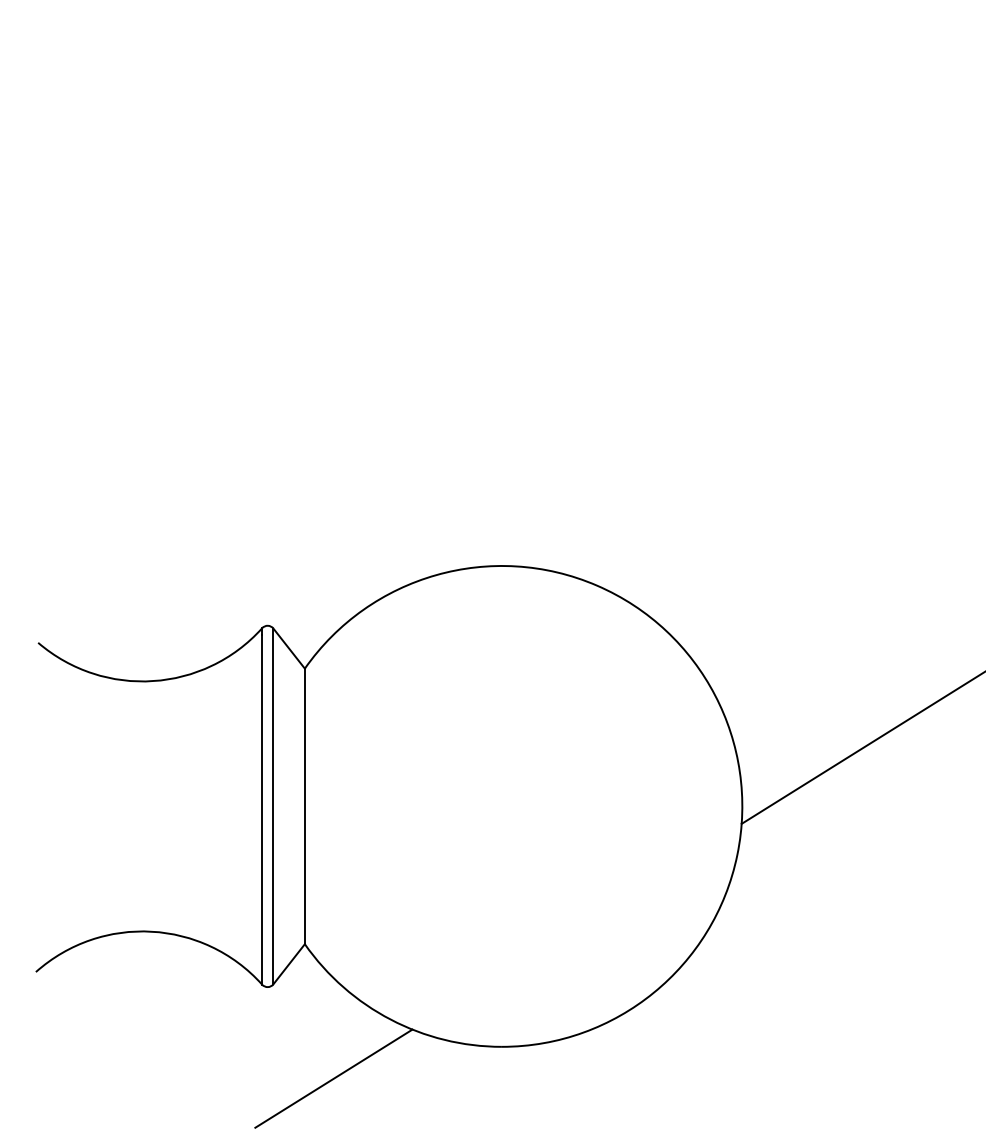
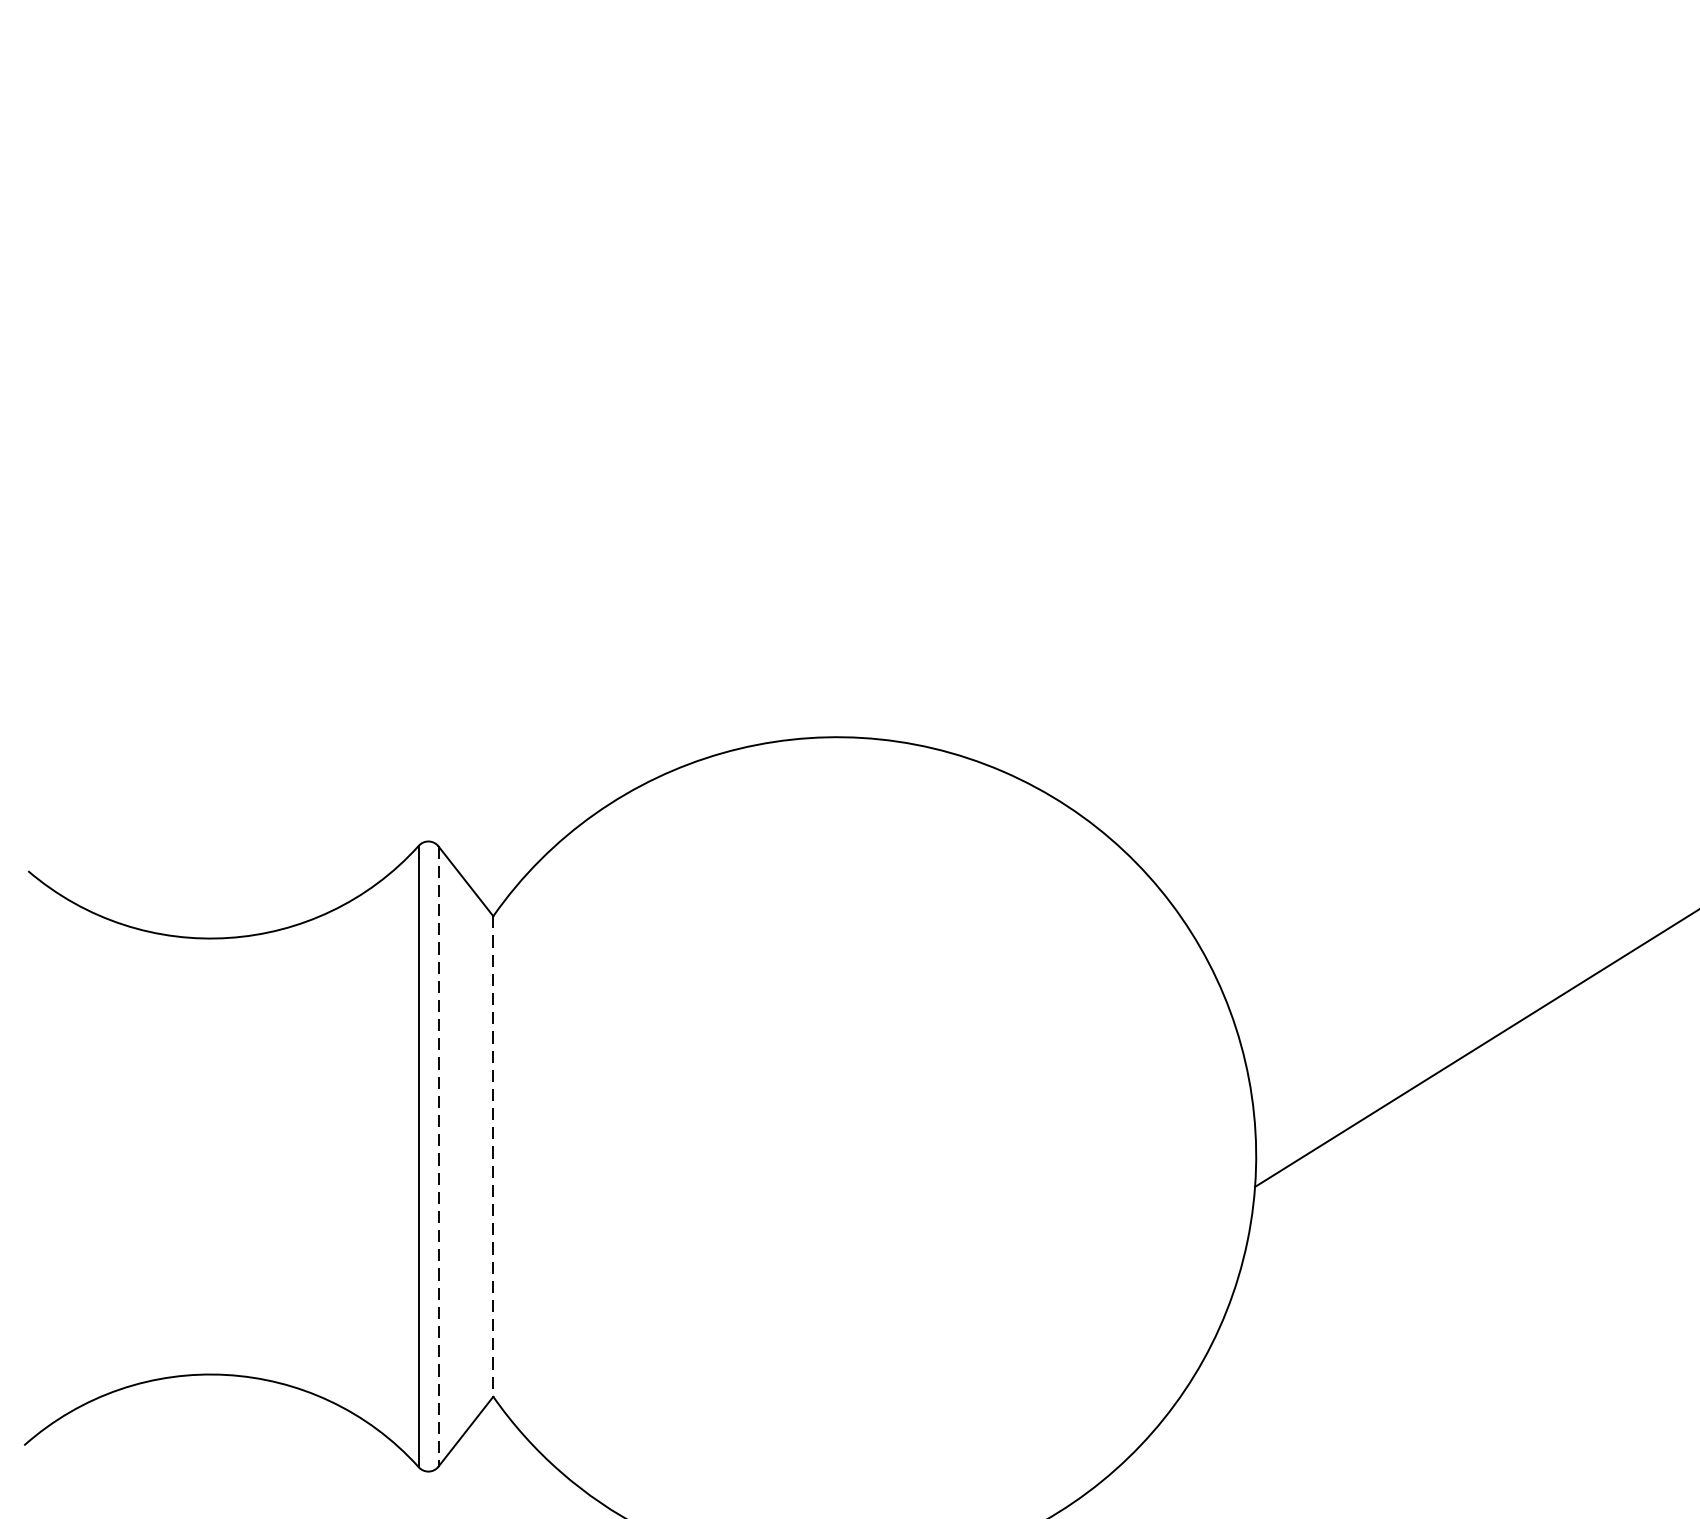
line: (273, 806) -> (438, 1156), solid -> dashed
line: (304, 806) -> (492, 1156), solid -> dashed

